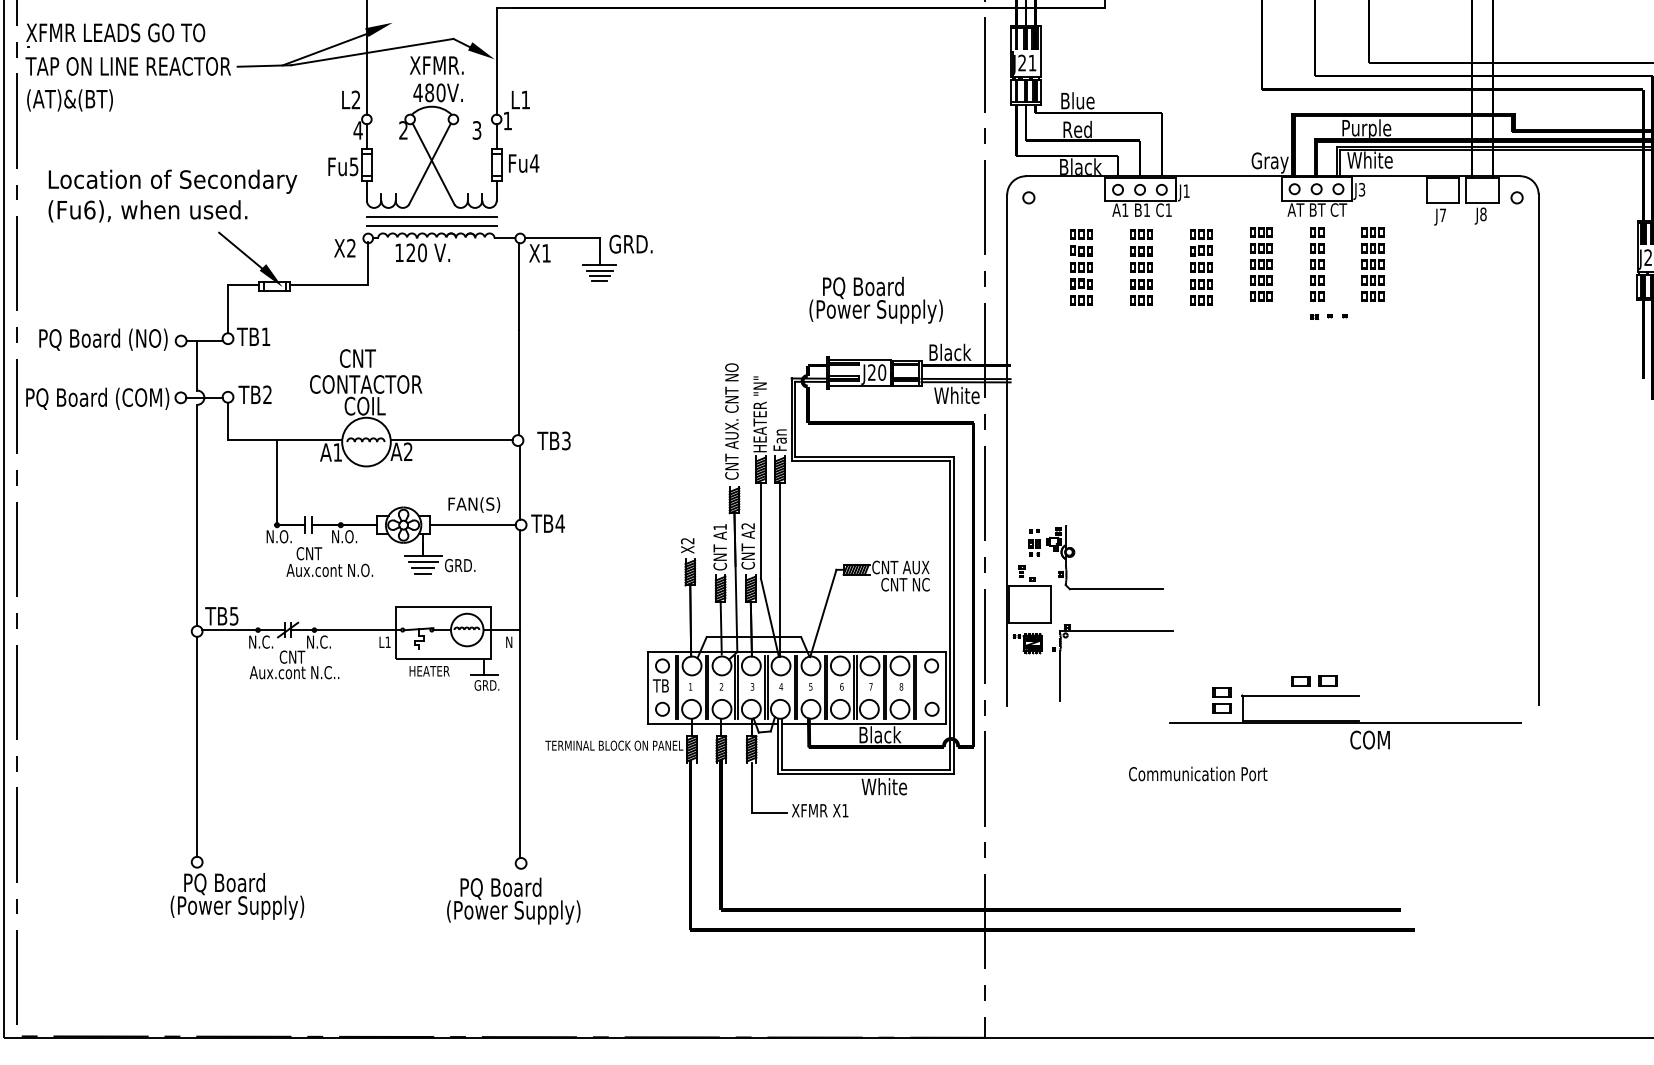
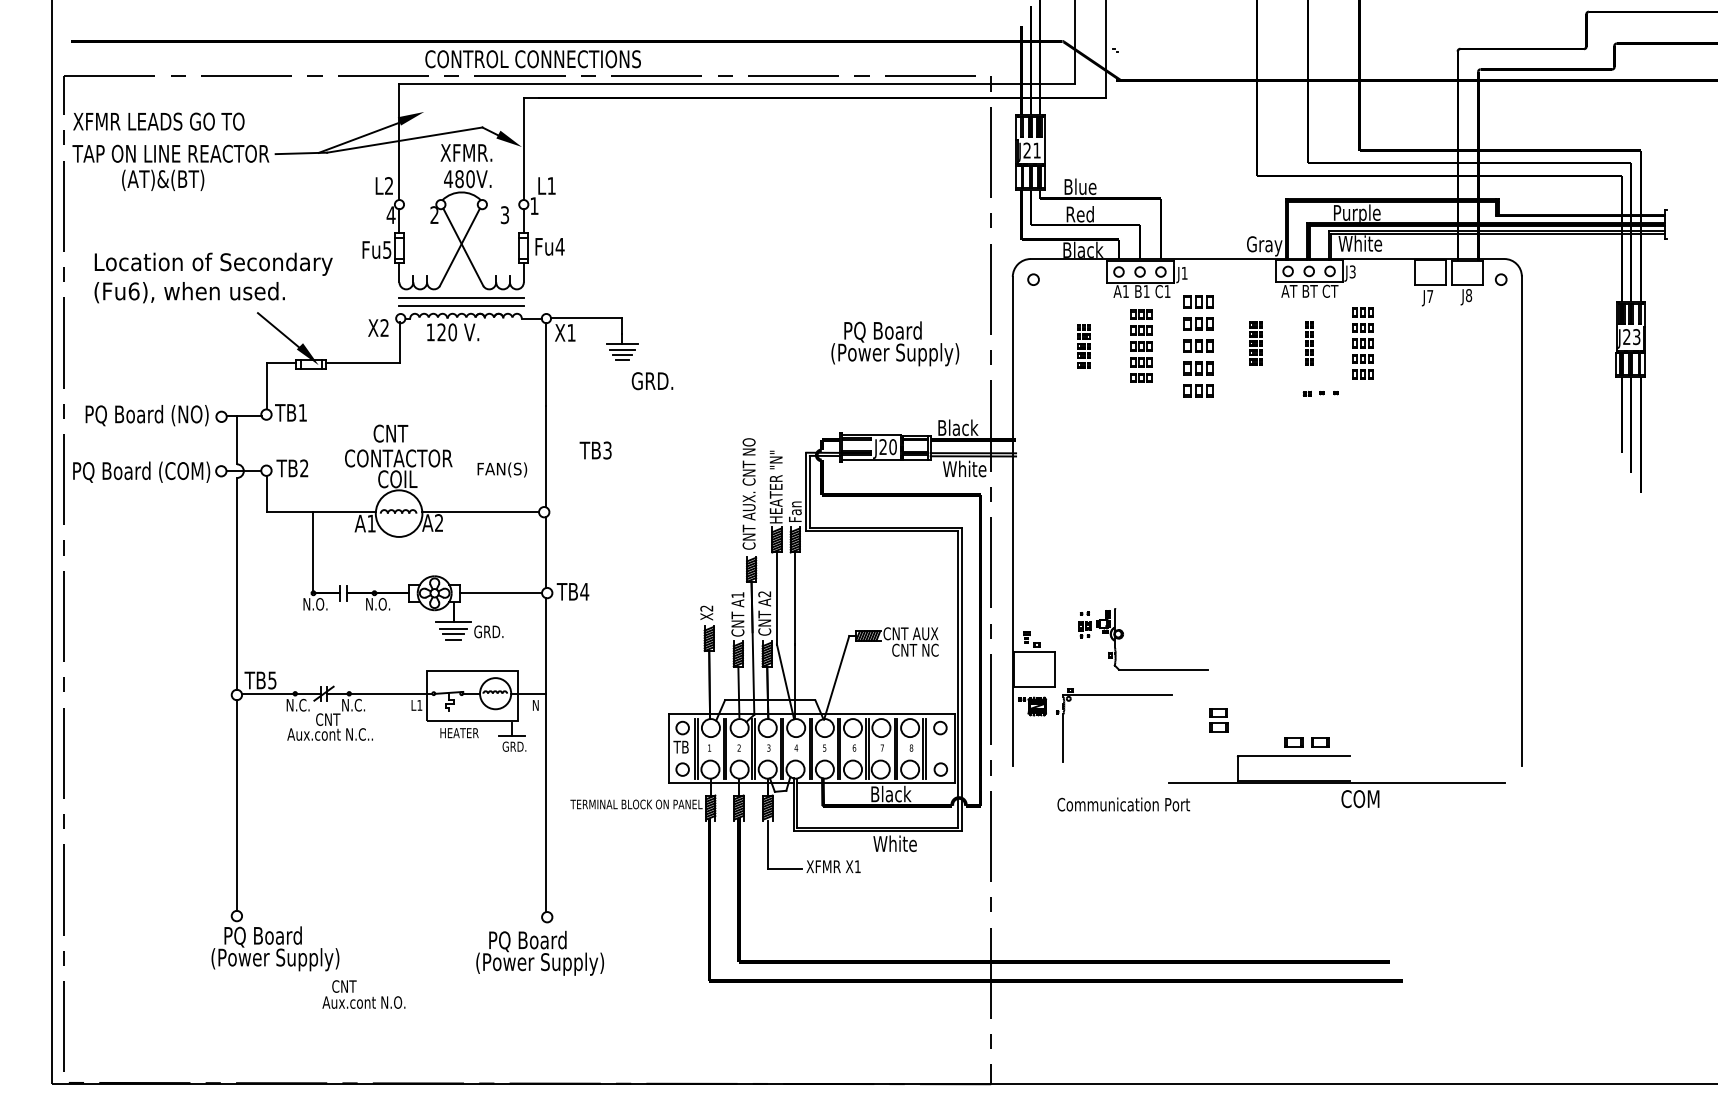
text: (70, 99) -> (163, 179), moved
text: (631, 244) -> (652, 381), moved
part: (1260, 264) -> (1255, 343), size x0.6
part: (1316, 264) -> (1309, 343), size x0.6
part: (1081, 266) -> (1083, 345), size x0.6
part: (1201, 267) -> (1198, 346), size x1.4
text: (876, 299) -> (895, 343), moved
text: (553, 440) -> (595, 450), moved
text: (474, 504) -> (502, 469), moved
part: (1074, 554) -> (1123, 636), moved
text: (329, 561) -> (363, 994), moved
part: (1221, 700) -> (1218, 720), moved
text: (1197, 773) -> (1123, 804), moved

